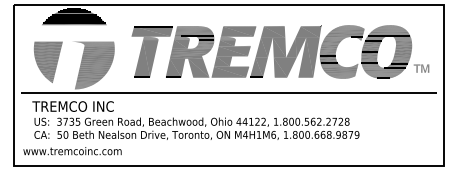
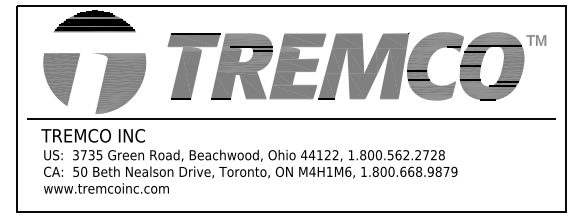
part: (421, 68) -> (536, 40), moved
text: (72, 151) -> (106, 188), moved

